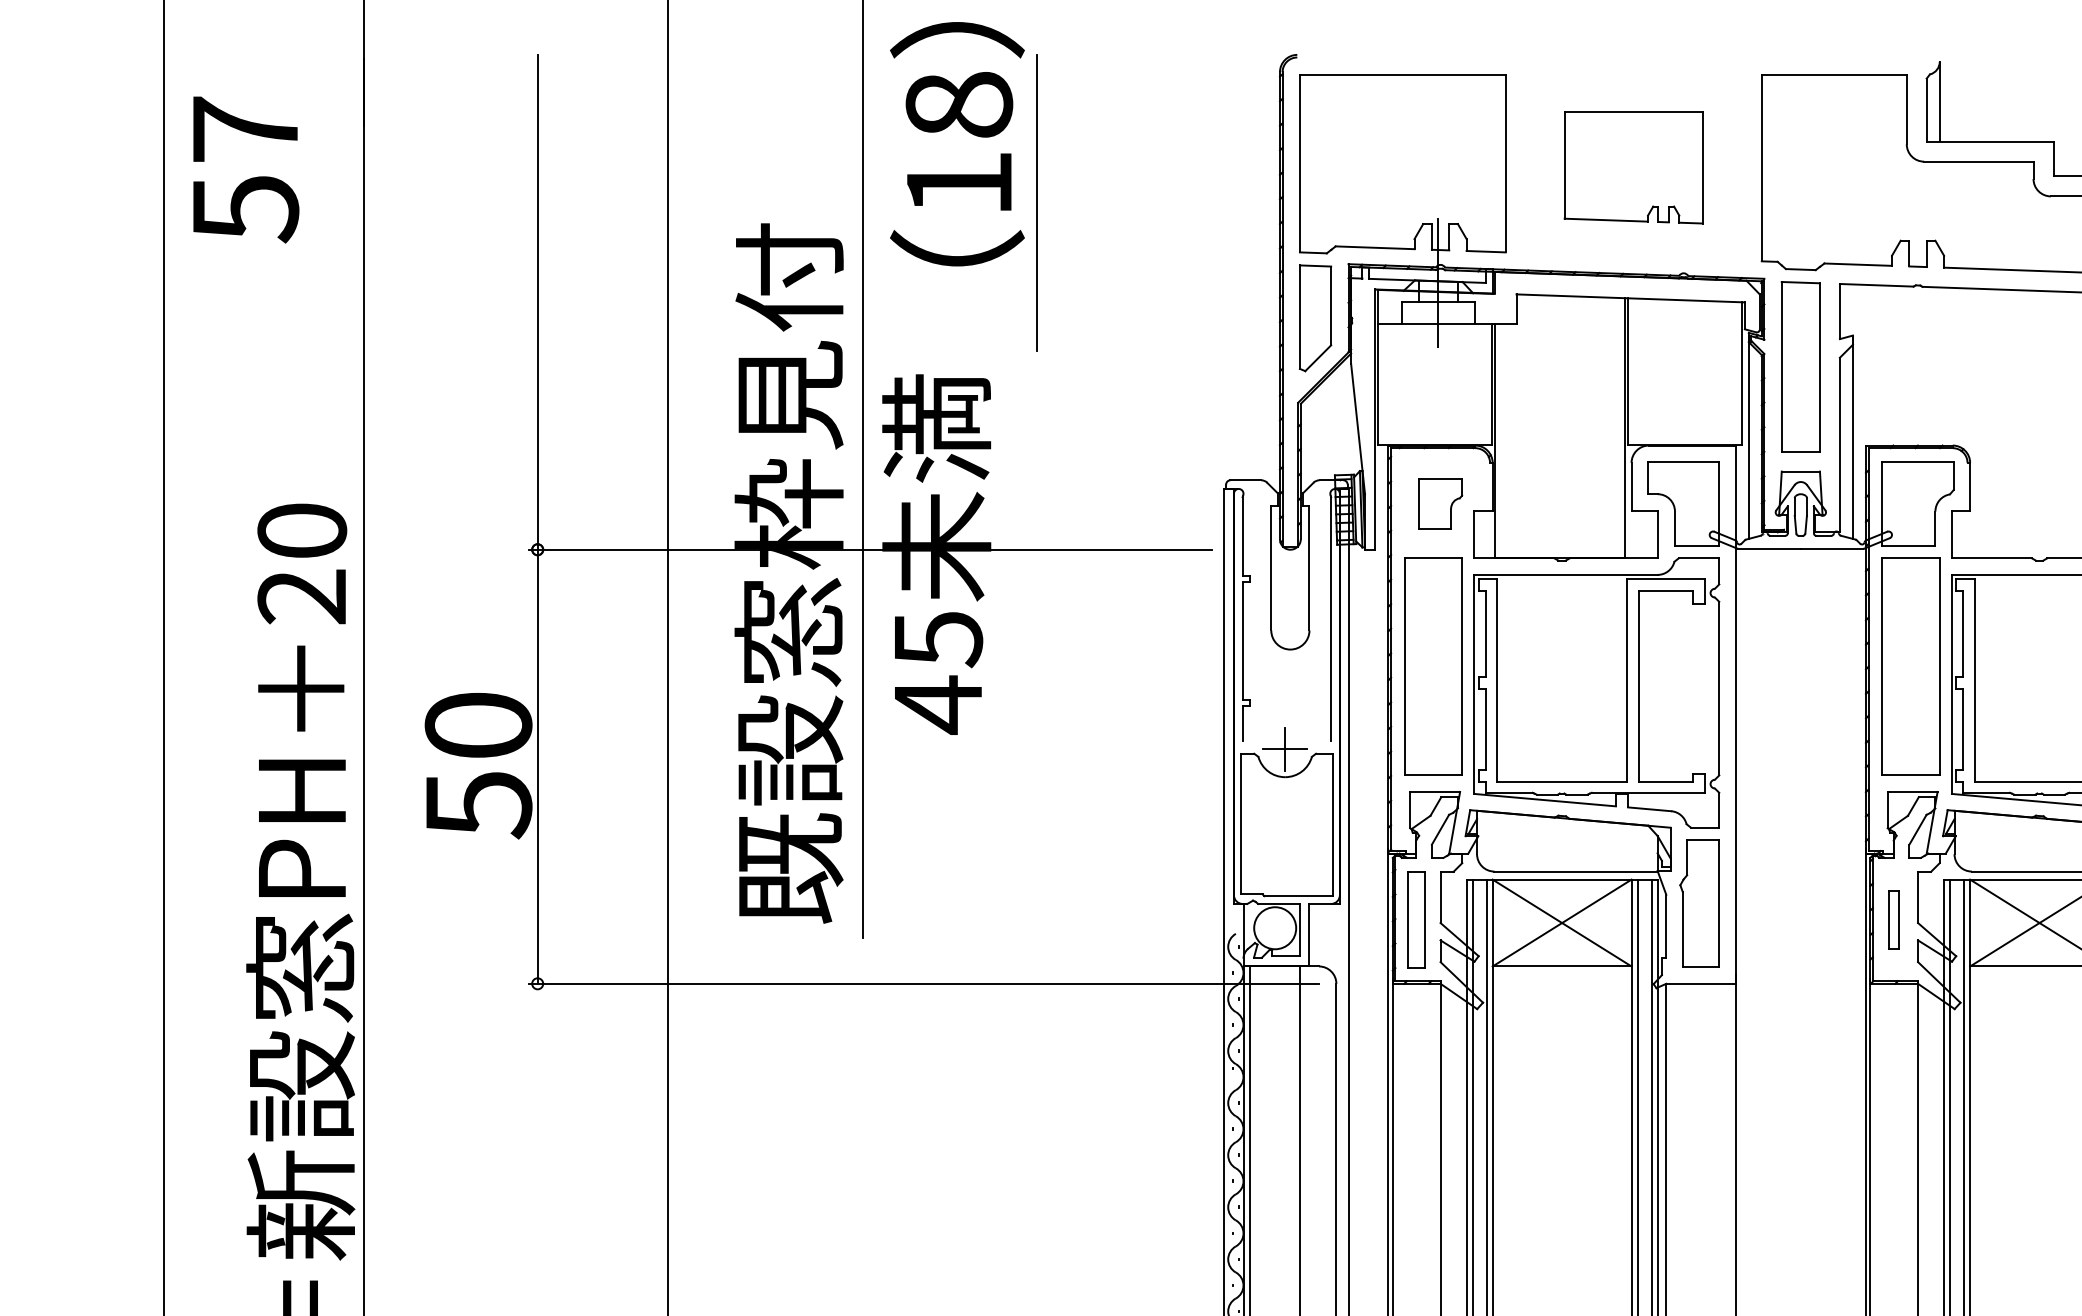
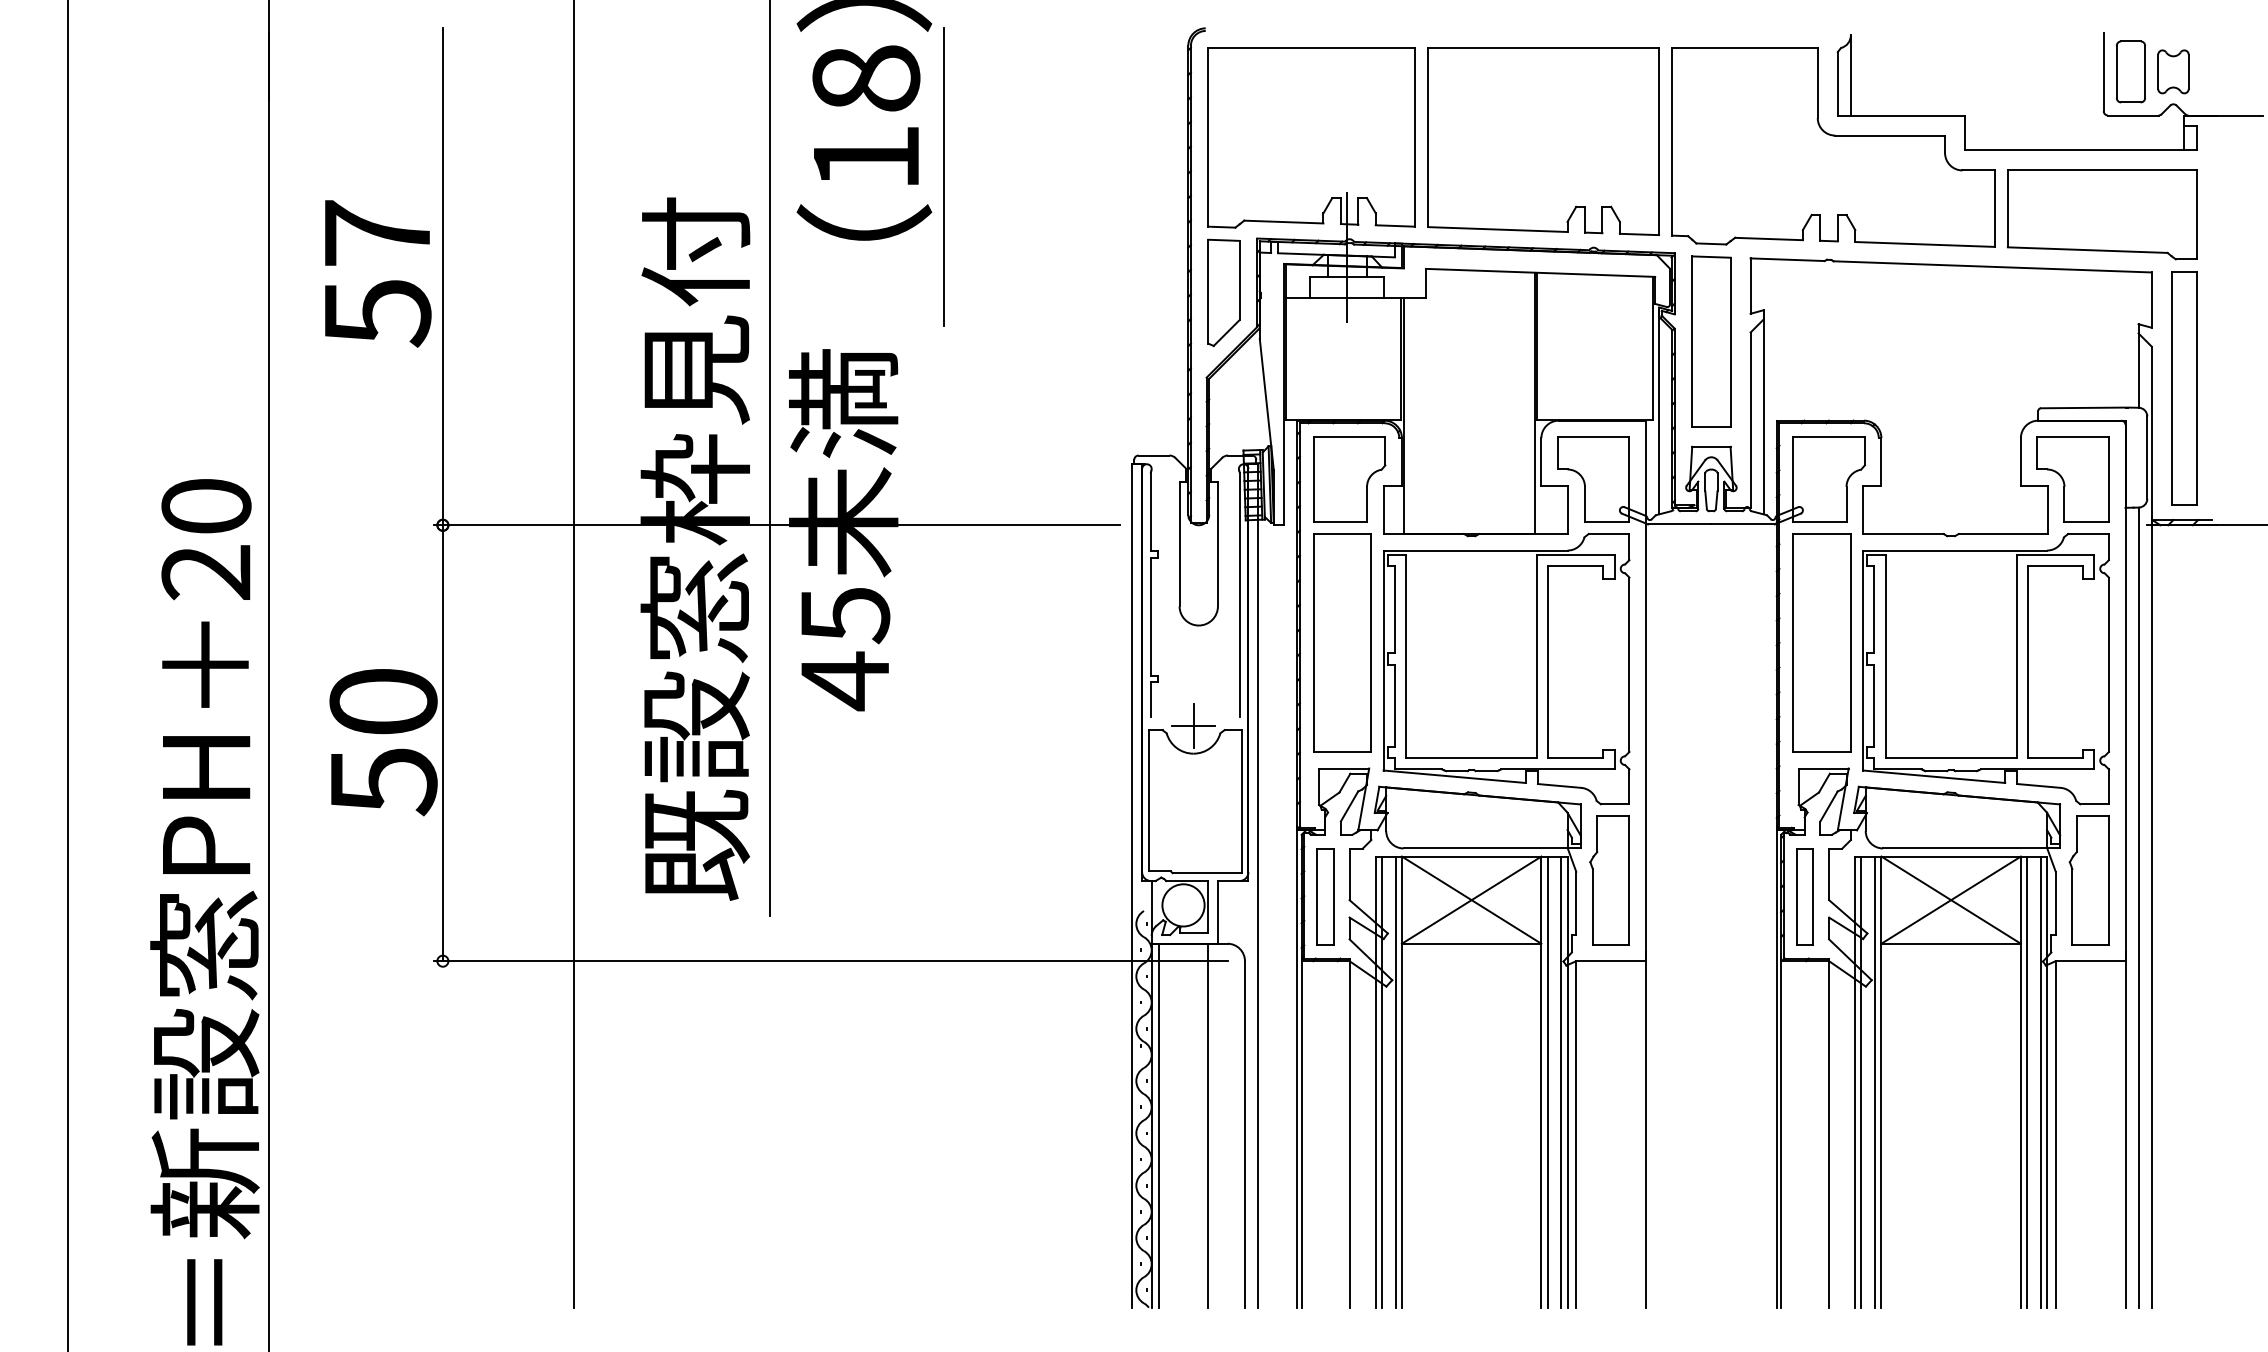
part: (1633, 167) -> (1543, 141), size x1.67
text: (246, 169) -> (378, 273), moved
part: (1440, 504) -> (1349, 479), size x1.67
part: (1893, 919) -> (1804, 896), size x1.67

